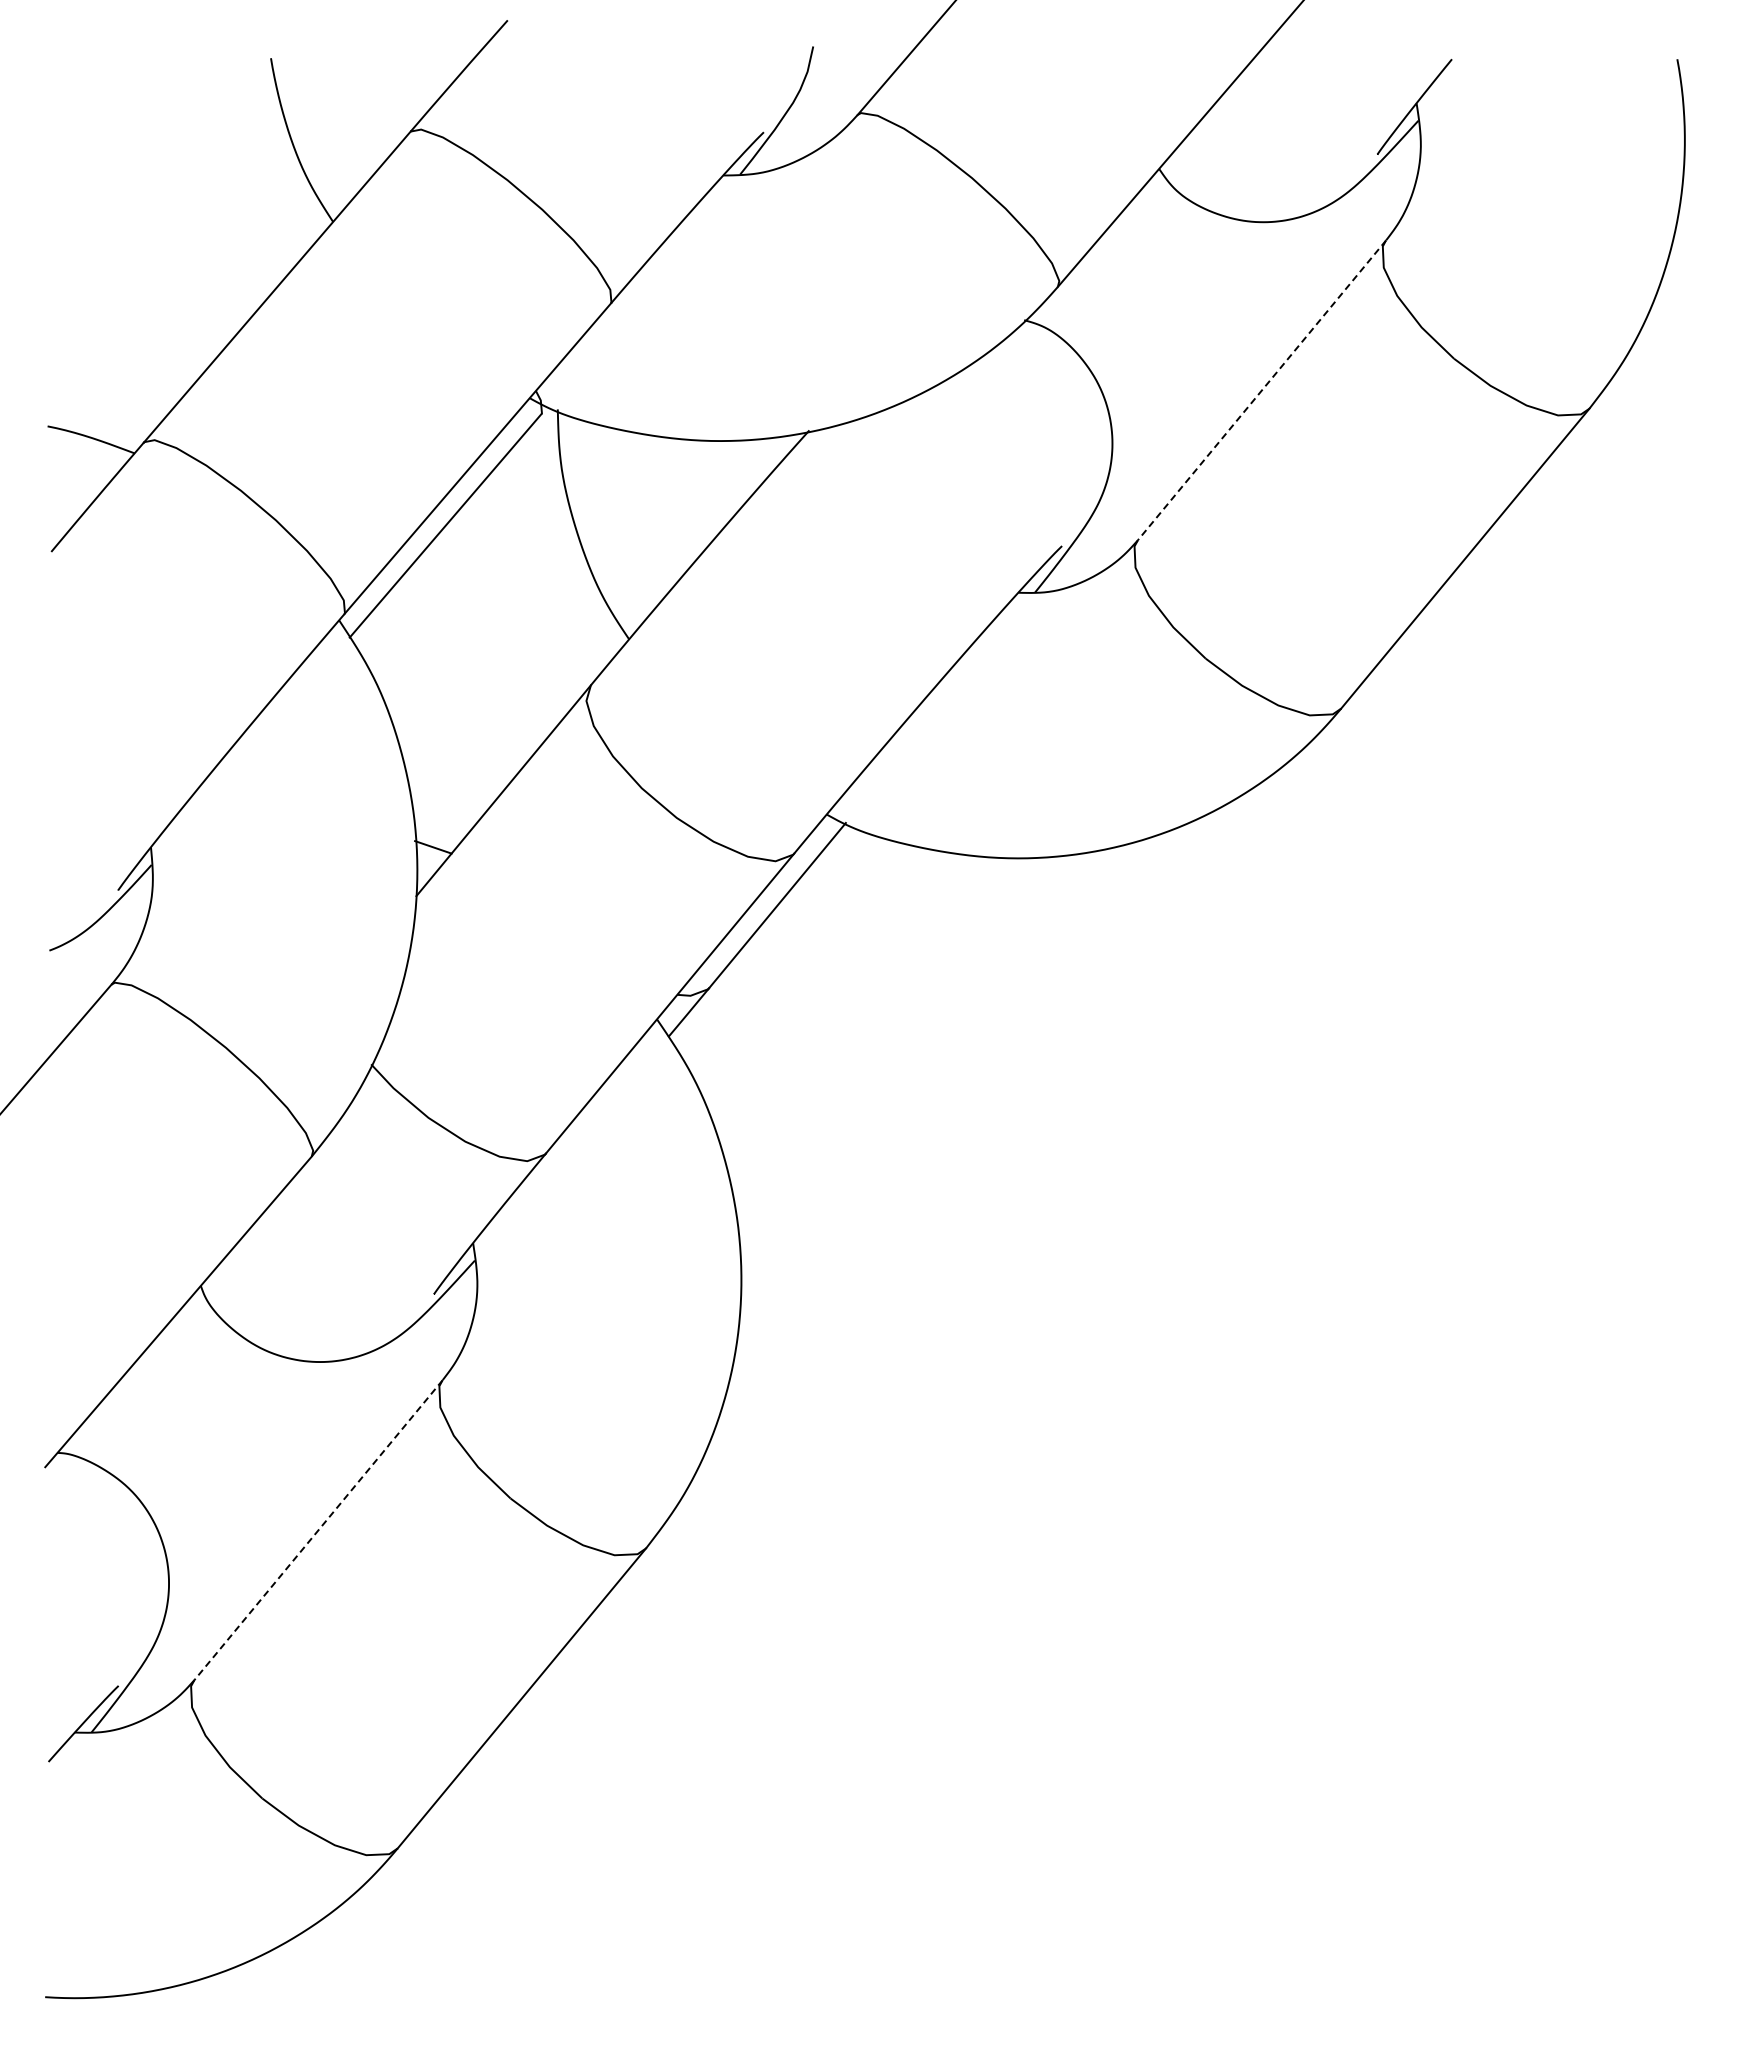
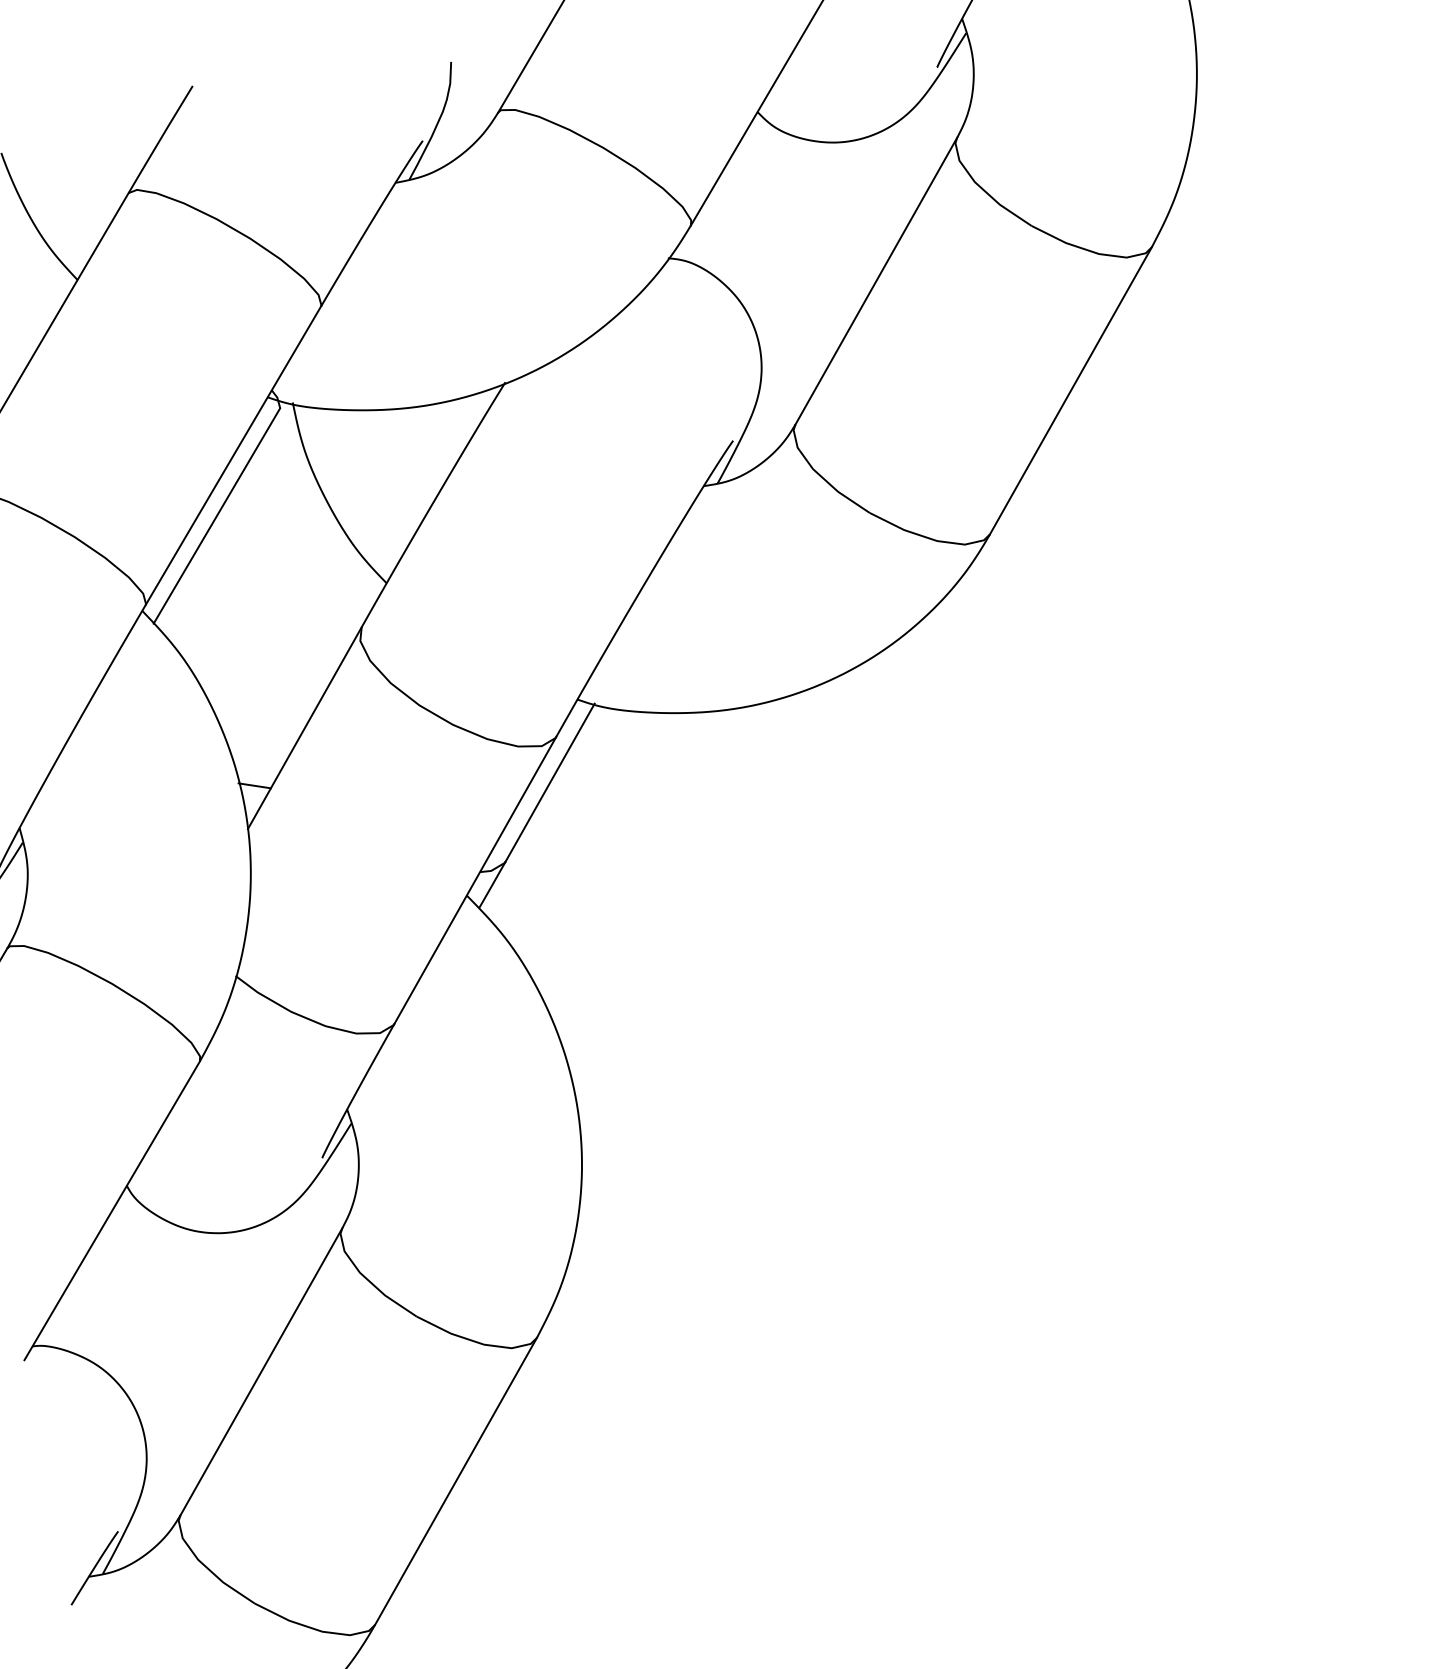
line: (1262, 390) -> (876, 281), dashed -> solid
line: (318, 1530) -> (261, 1371), dashed -> solid

